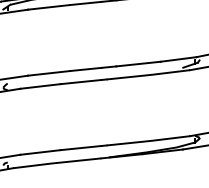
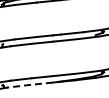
line: (54, 163) -> (28, 85), solid -> dashed

